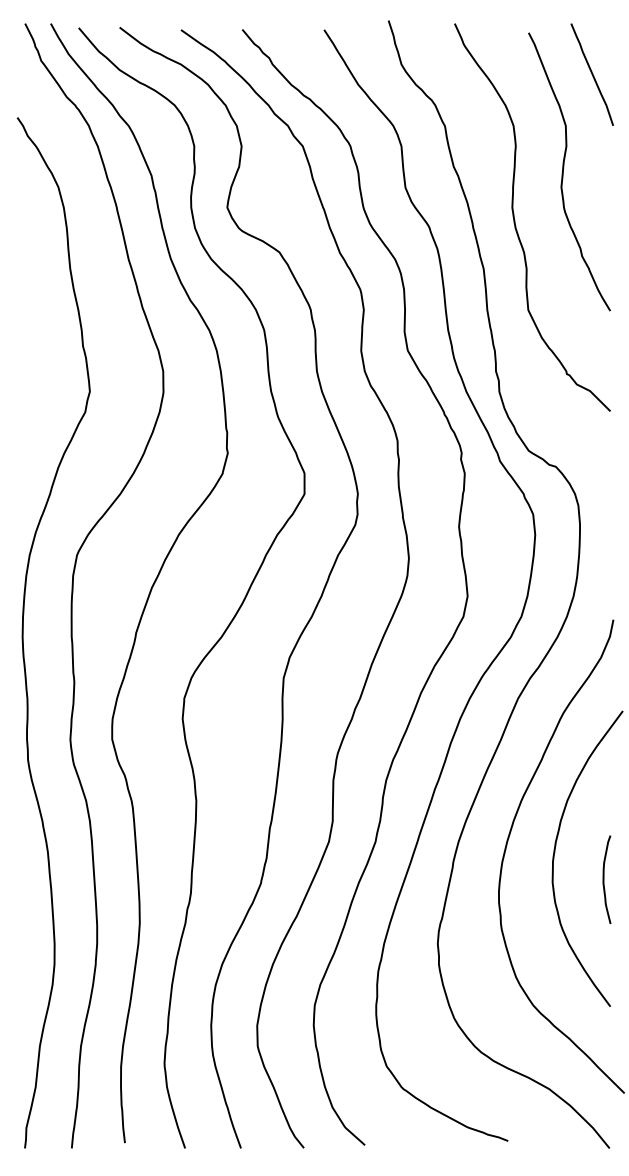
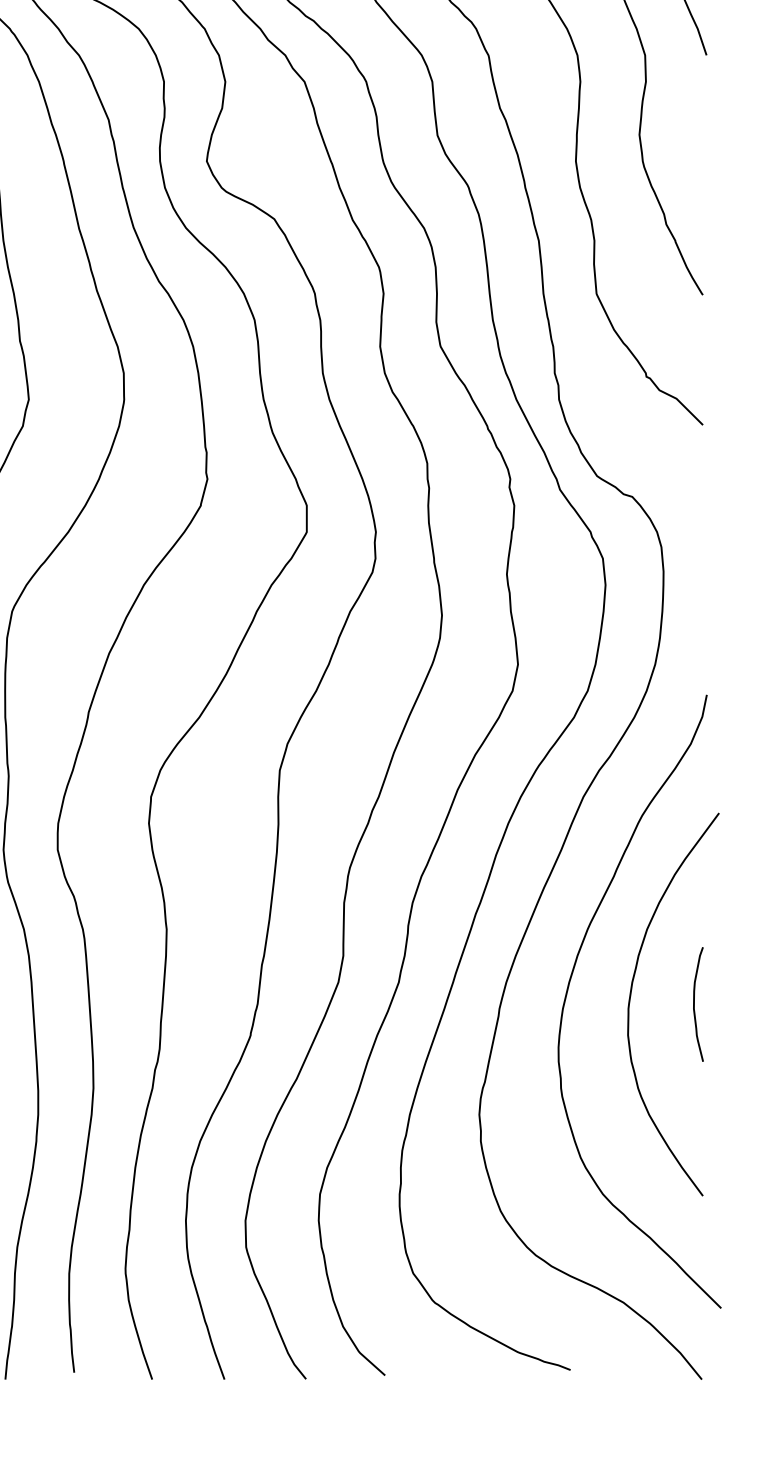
curve: (604, 879) -> (695, 1004), moved

